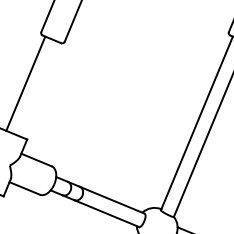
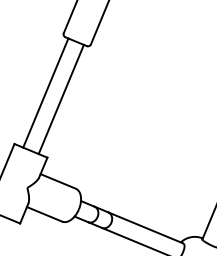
line: (38, 89) -> (60, 99), added

